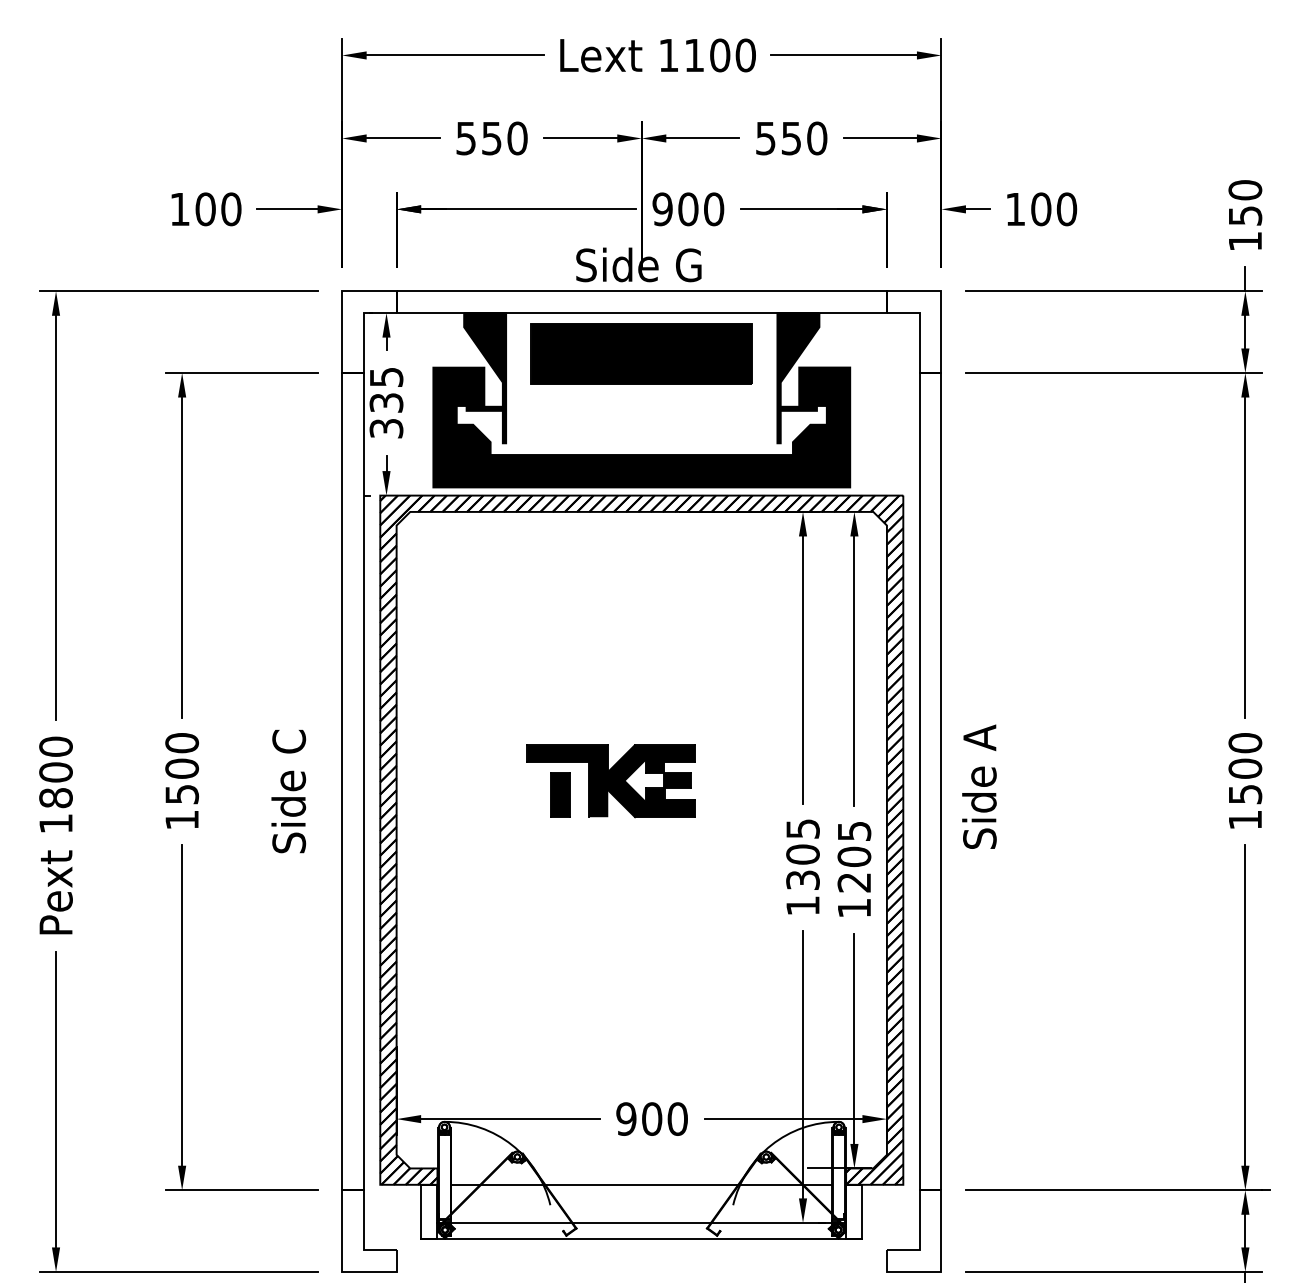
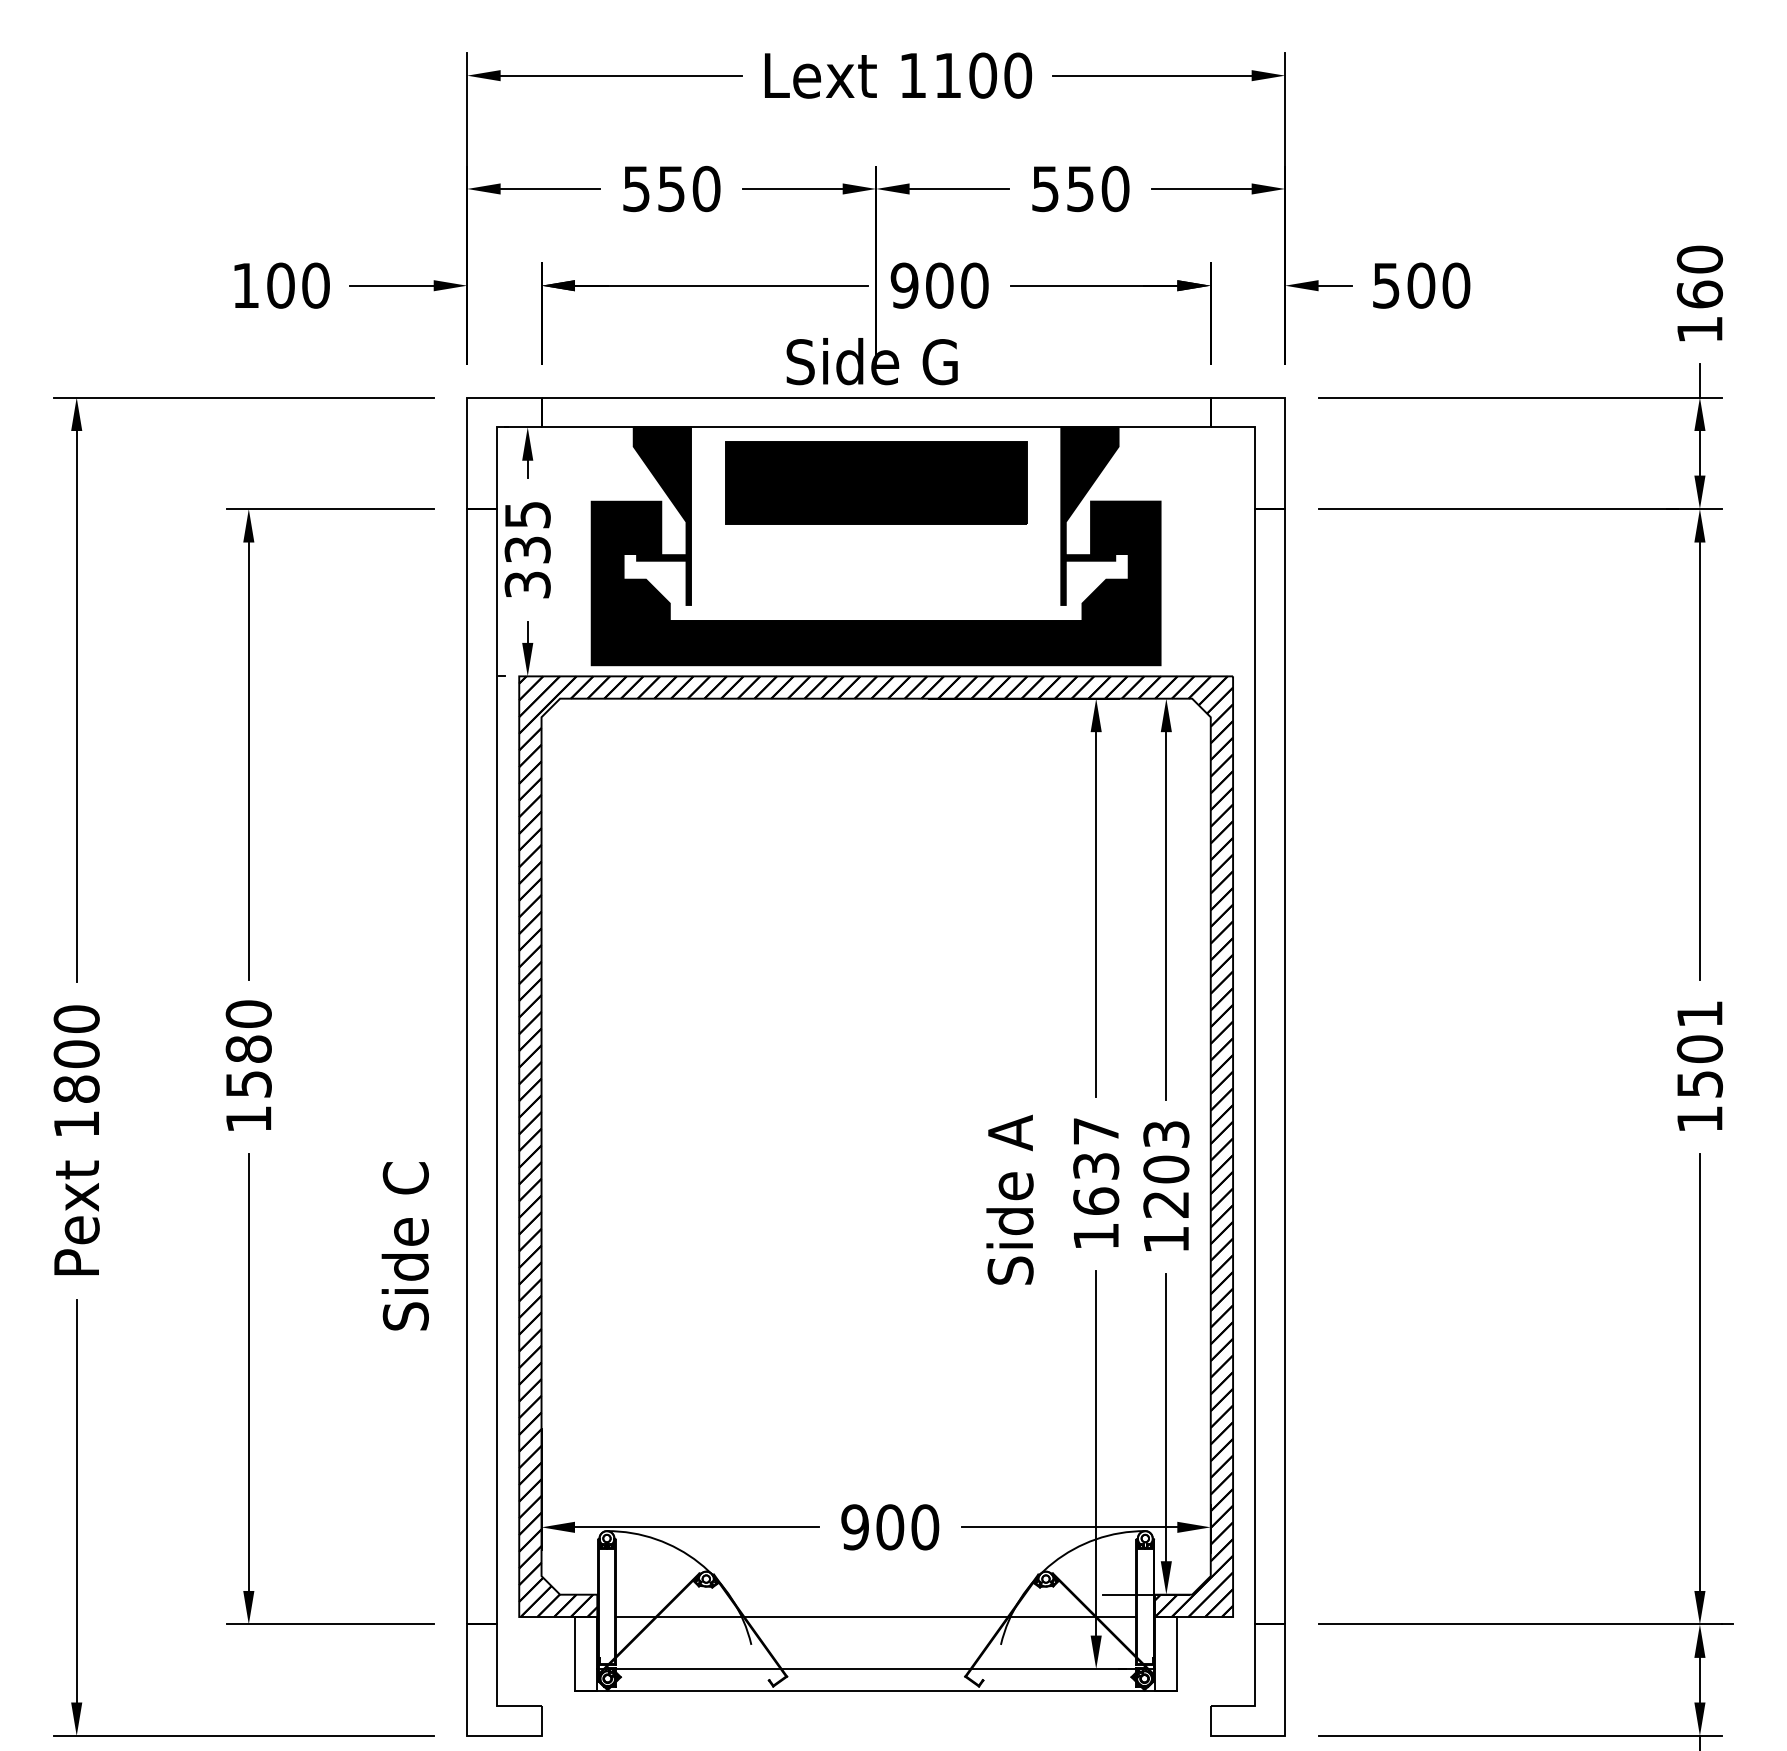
text: (1015, 209) -> (1386, 285), 100 -> 500
text: (1245, 215) -> (1699, 294), 150 -> 160
text: (1245, 742) -> (1699, 1013), 1500 -> 1501
text: (181, 768) -> (248, 1048), 1500 -> 1580
part: (611, 781) -> (834, 1066), removed
text: (979, 786) -> (1009, 1199), moved
text: (288, 791) -> (404, 1246), moved
text: (853, 831) -> (1165, 1134), 1205 -> 1203
text: (803, 854) -> (1096, 1166), 1305 -> 1637

